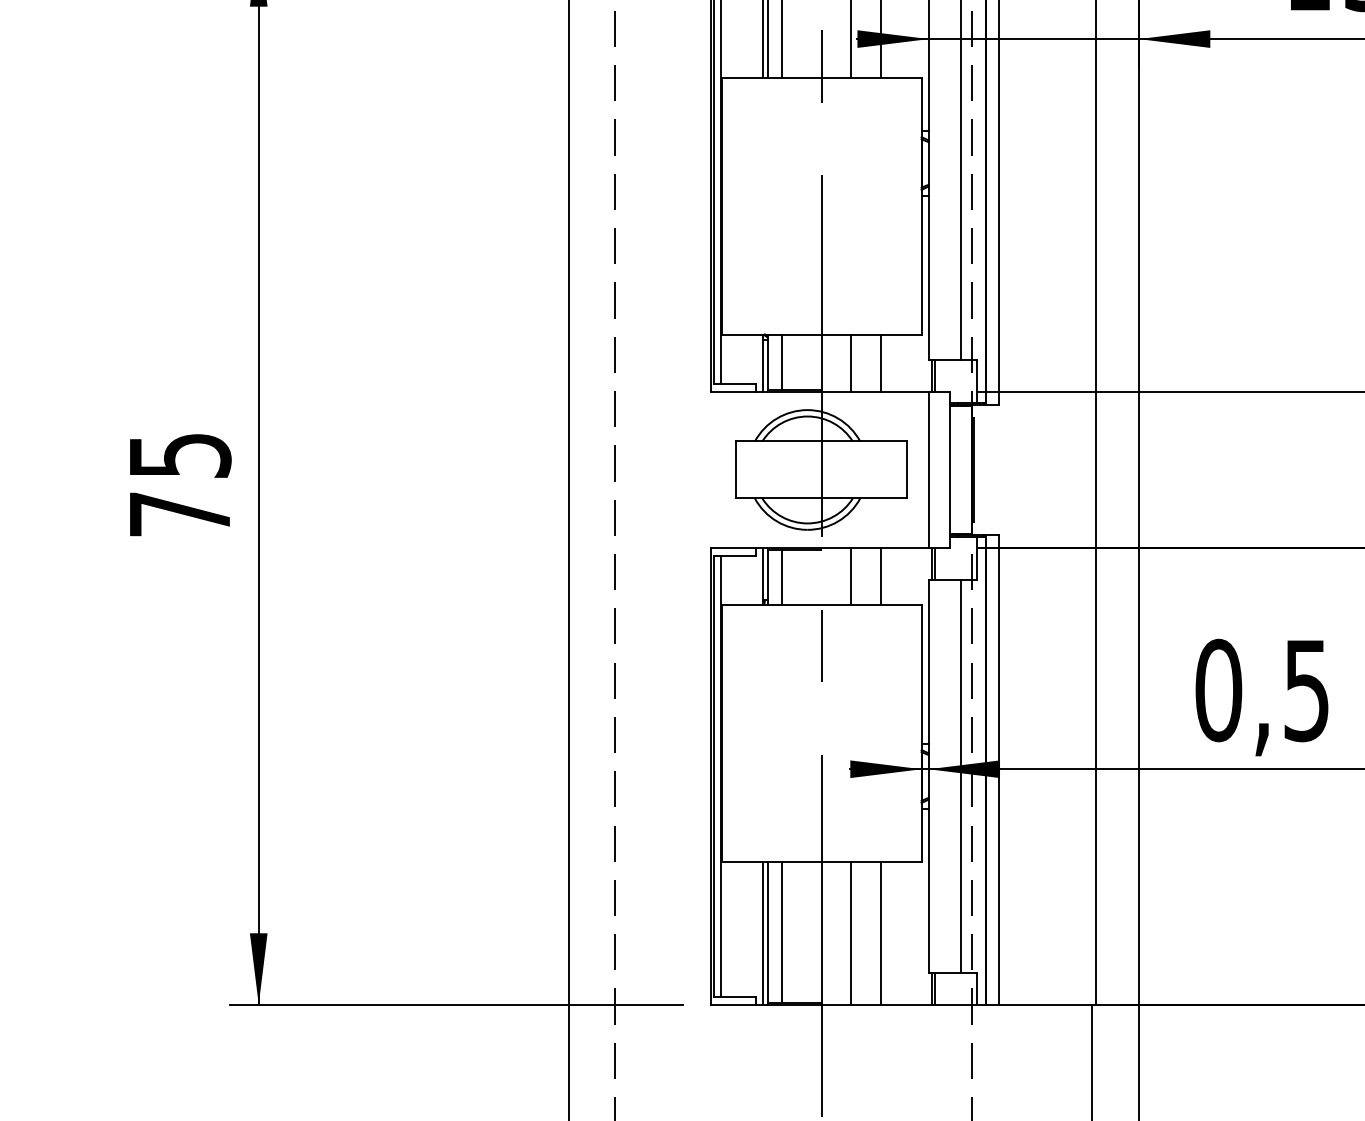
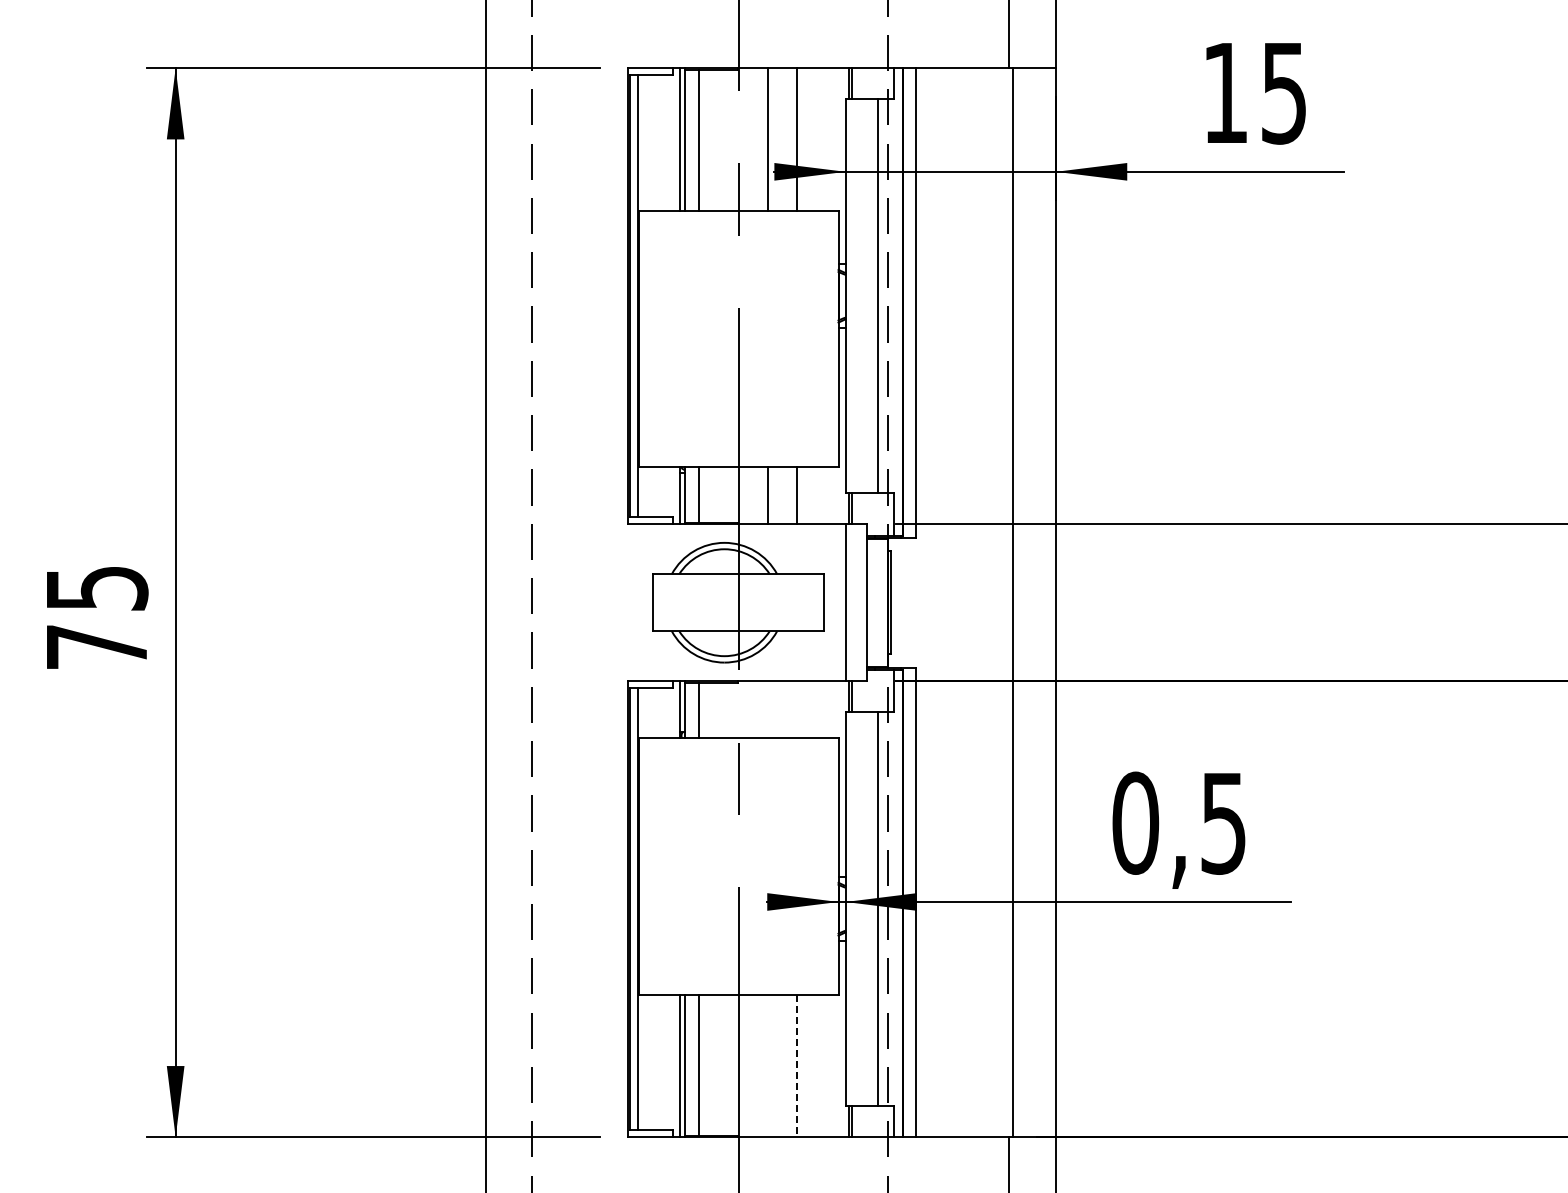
line: (851, 576) -> (768, 709), removed
line: (880, 576) -> (797, 709), removed
line: (851, 932) -> (768, 1065), removed
line: (880, 933) -> (797, 1066), solid -> dashed

